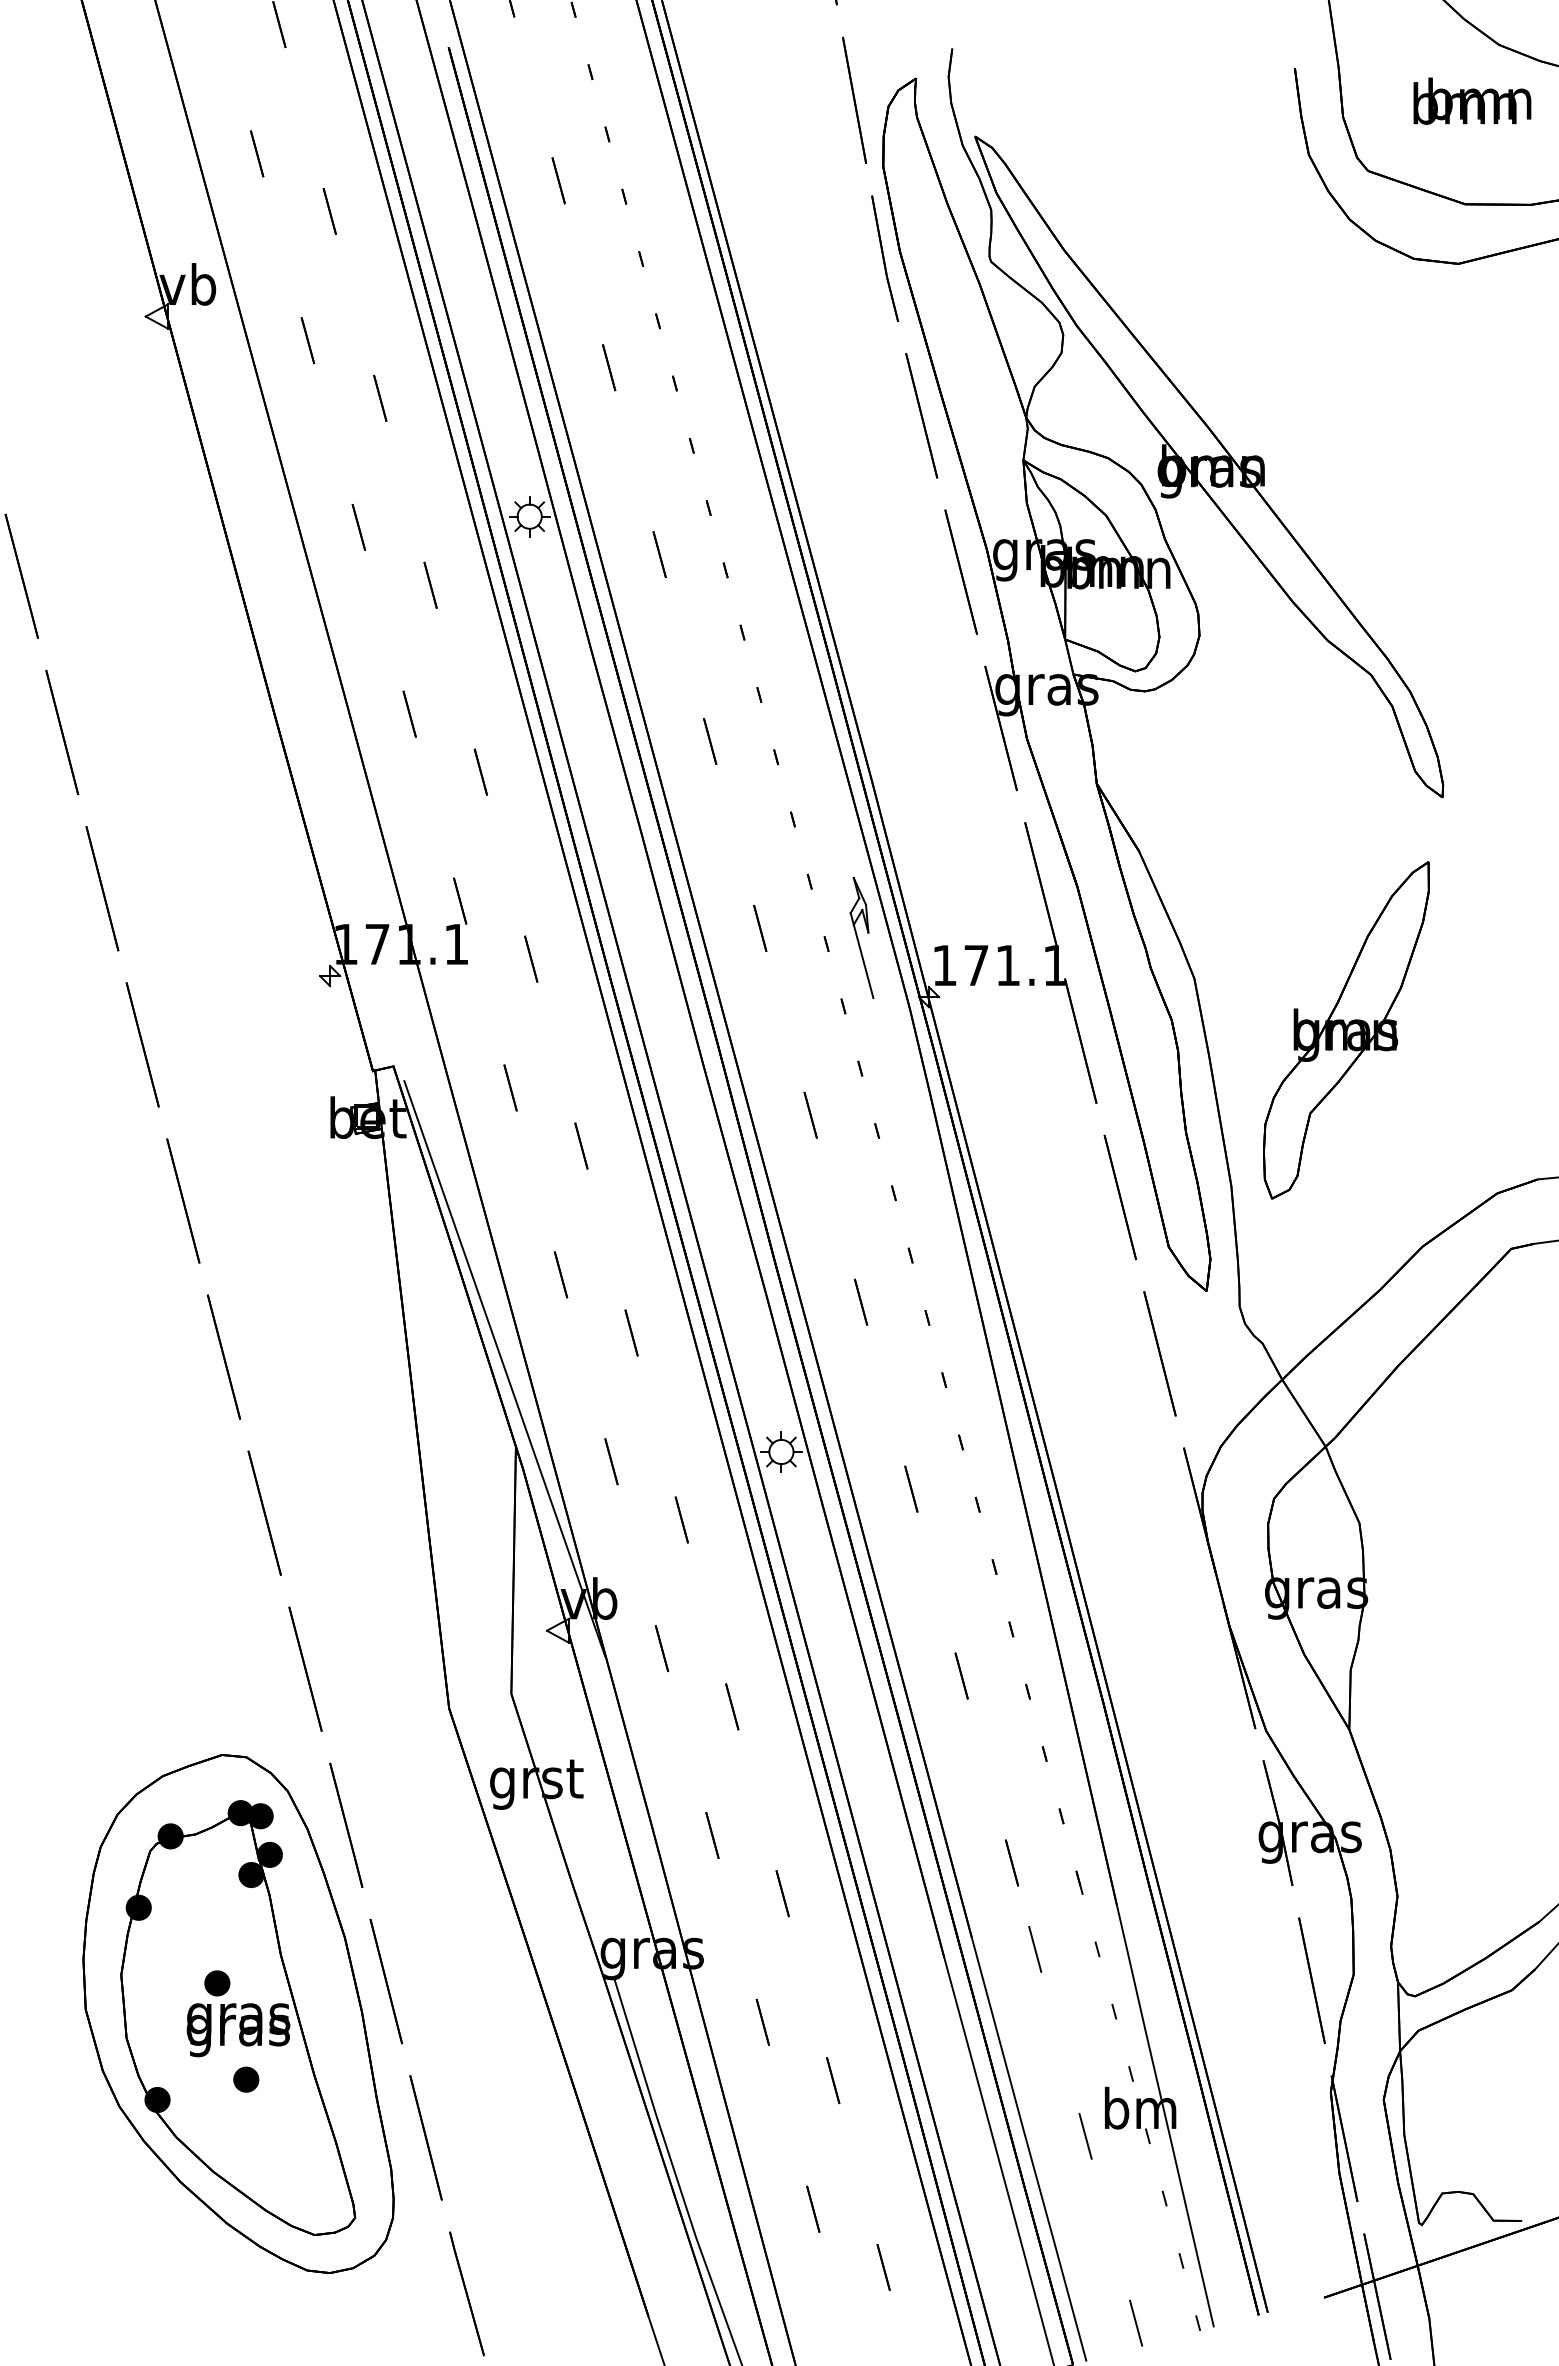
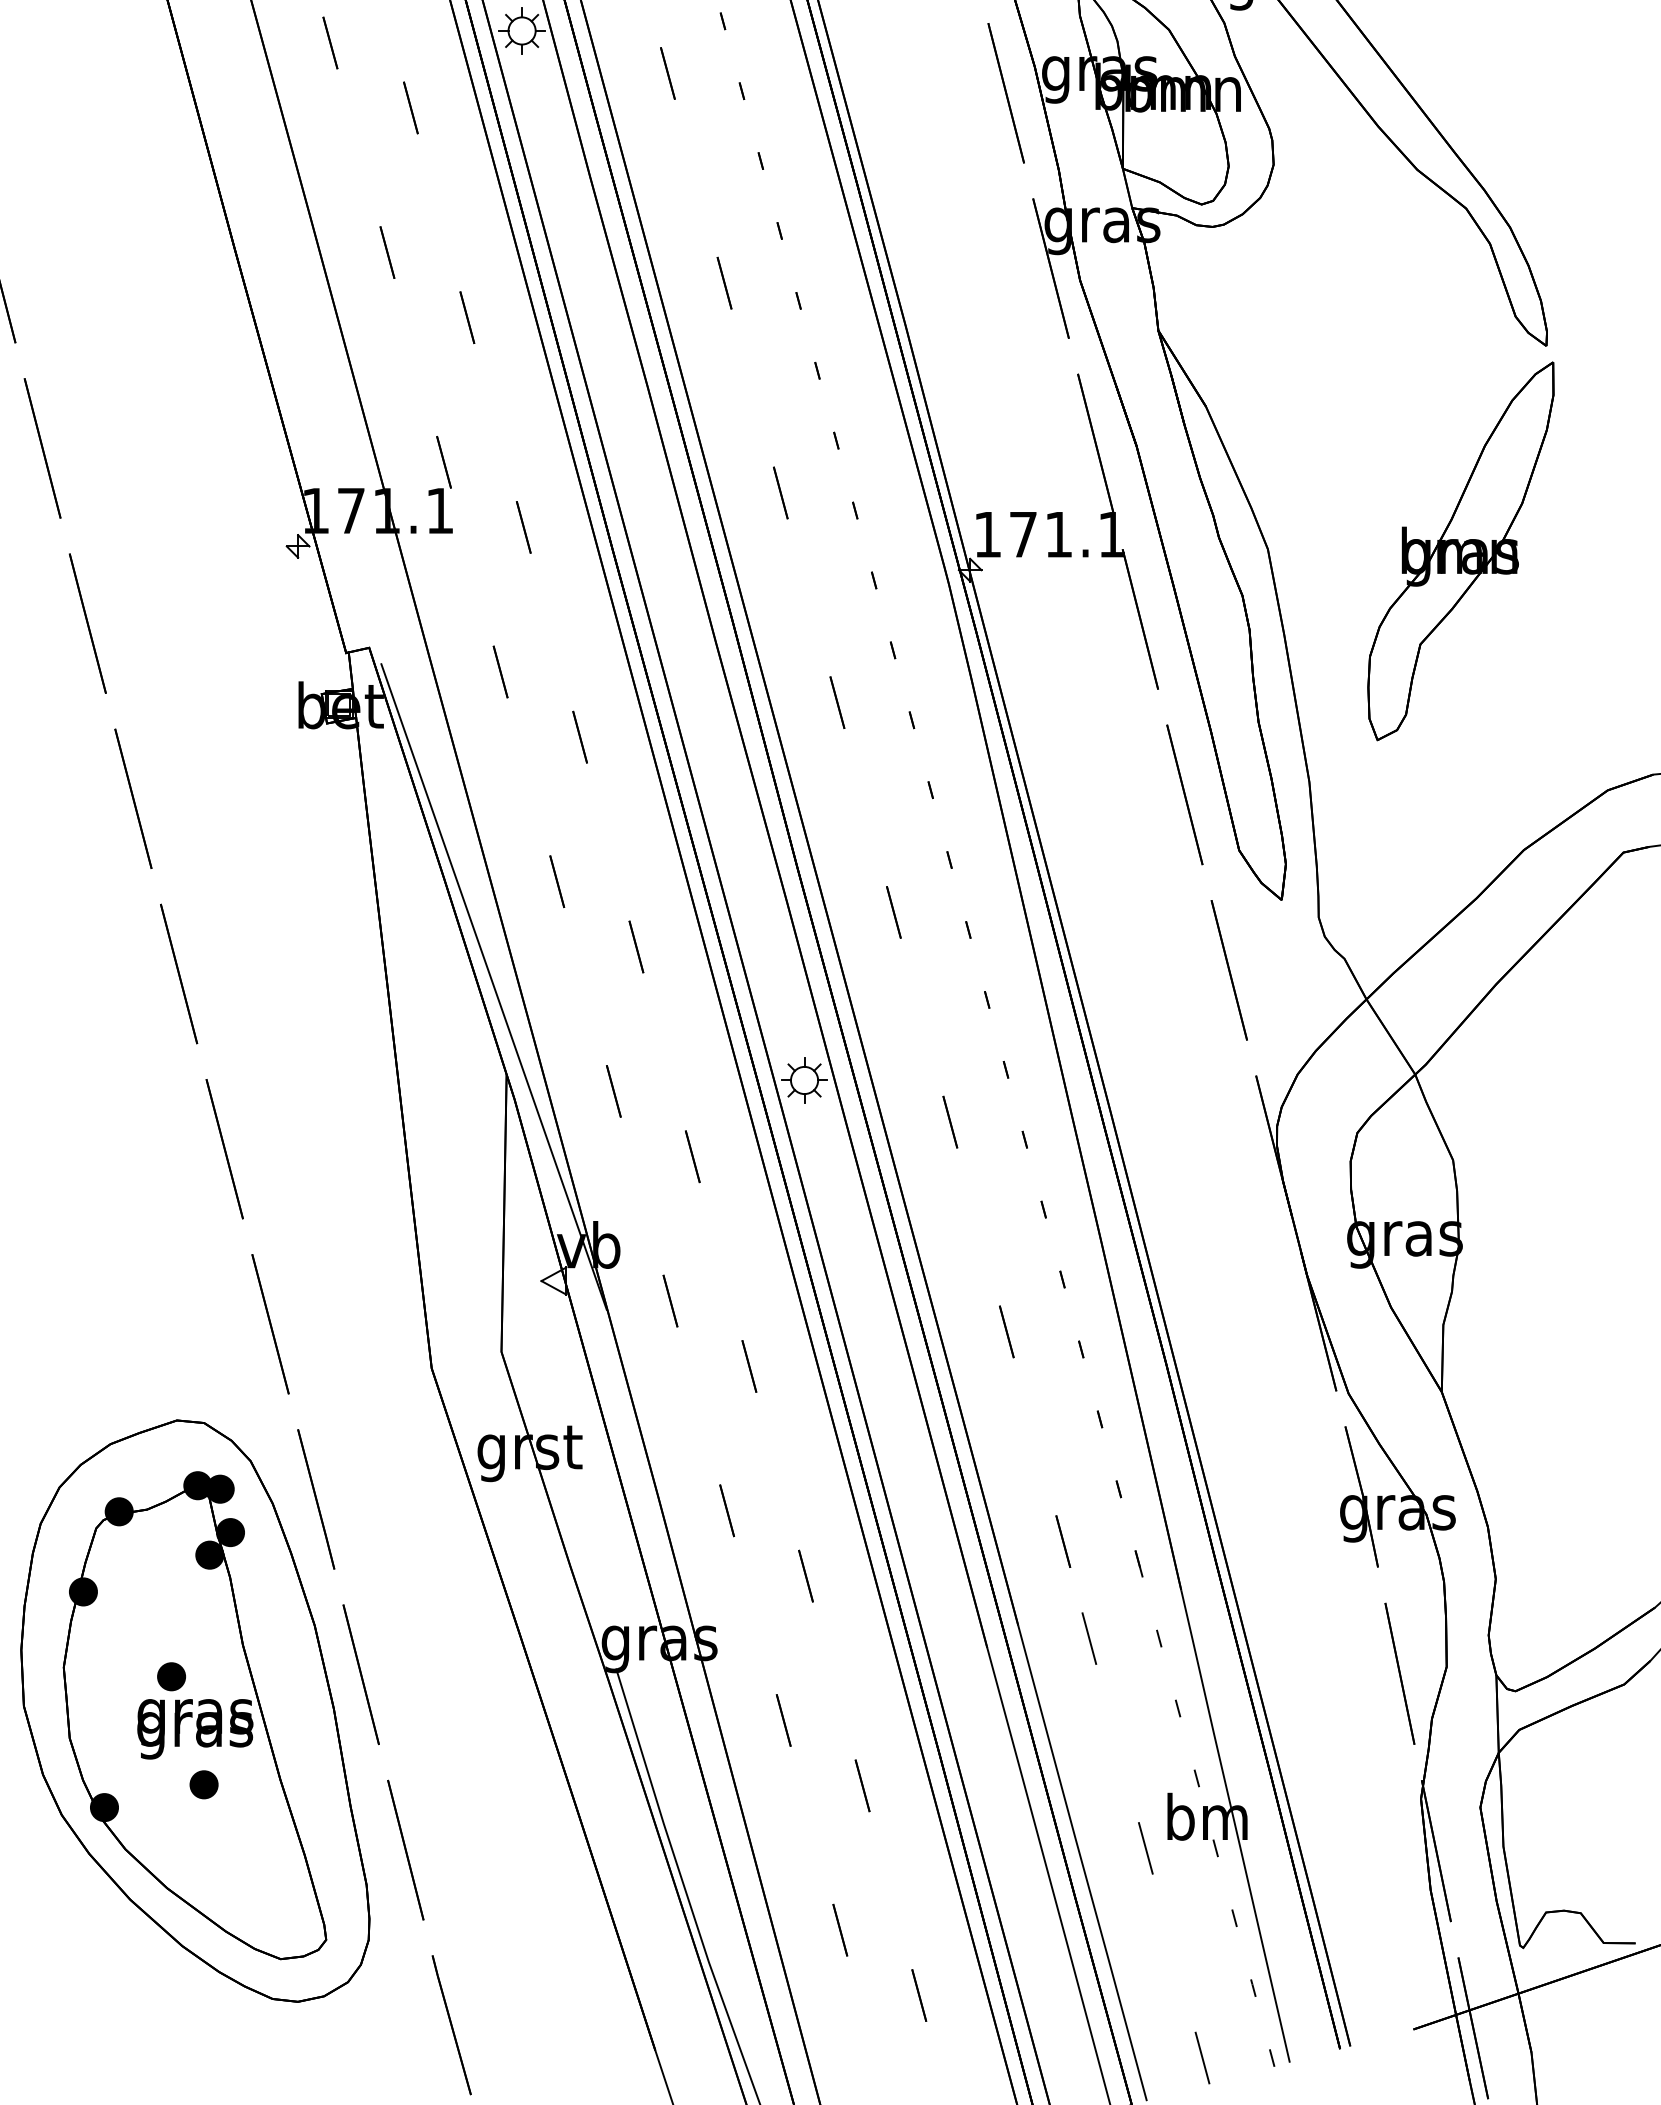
part: (861, 937) -> (894, 503), removed
part: (1346, 1030) -> (1461, 551), moved

